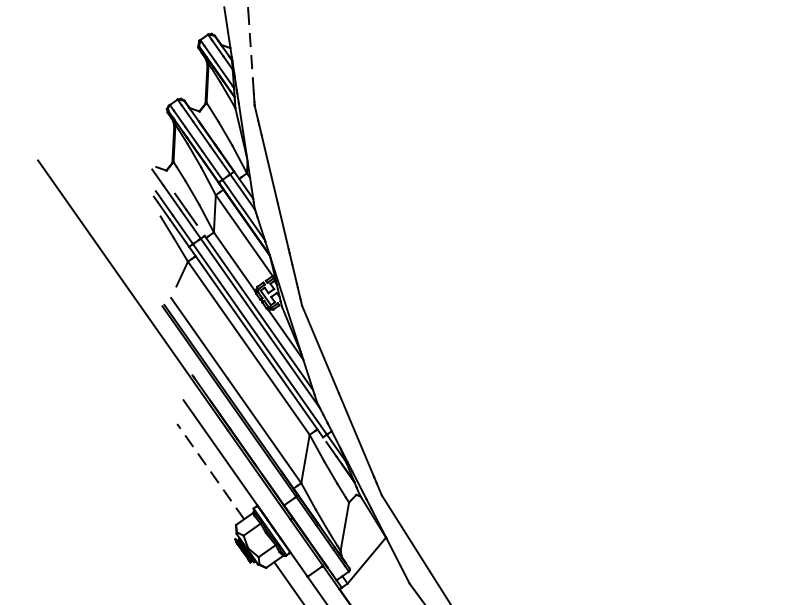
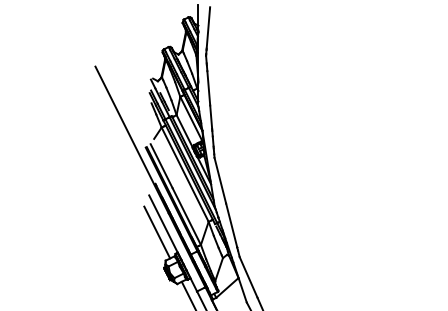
line: (251, 50) -> (208, 28), dashed -> solid
line: (211, 471) -> (157, 232), dashed -> solid

